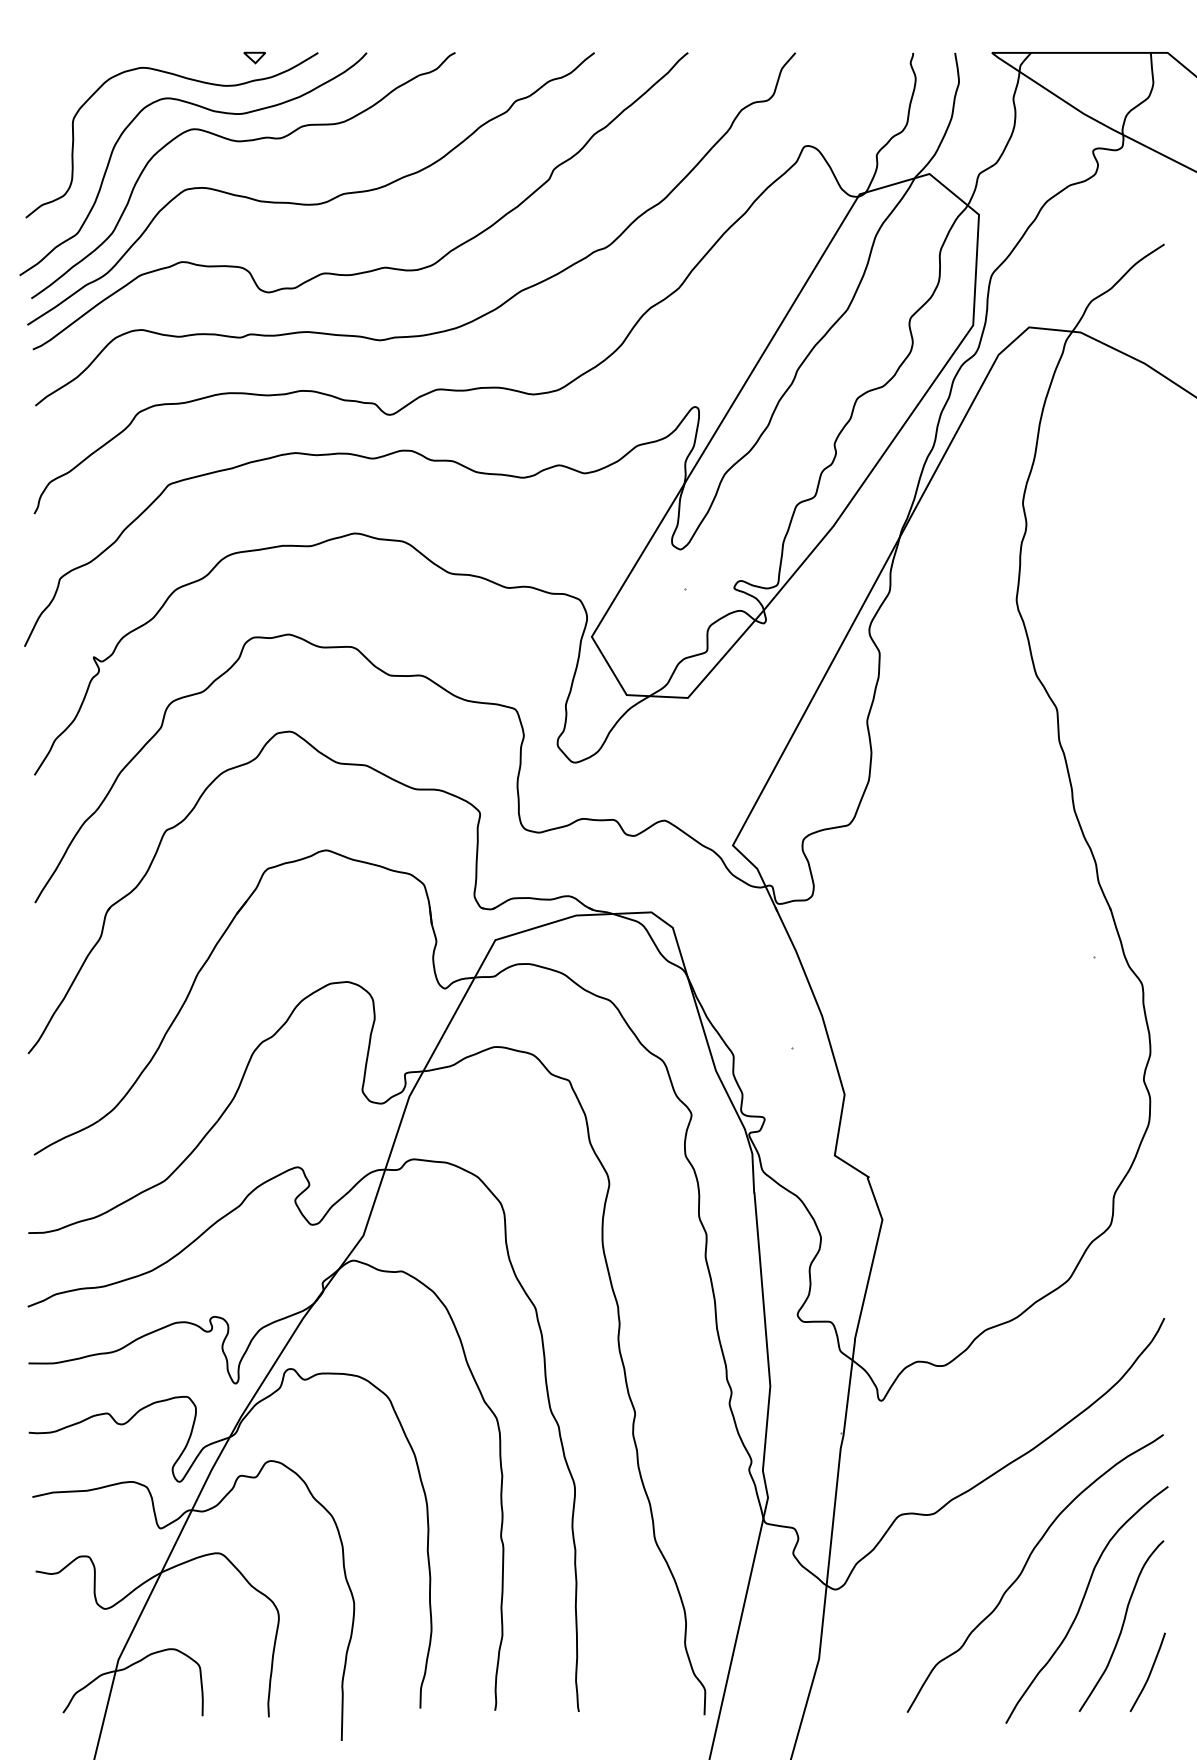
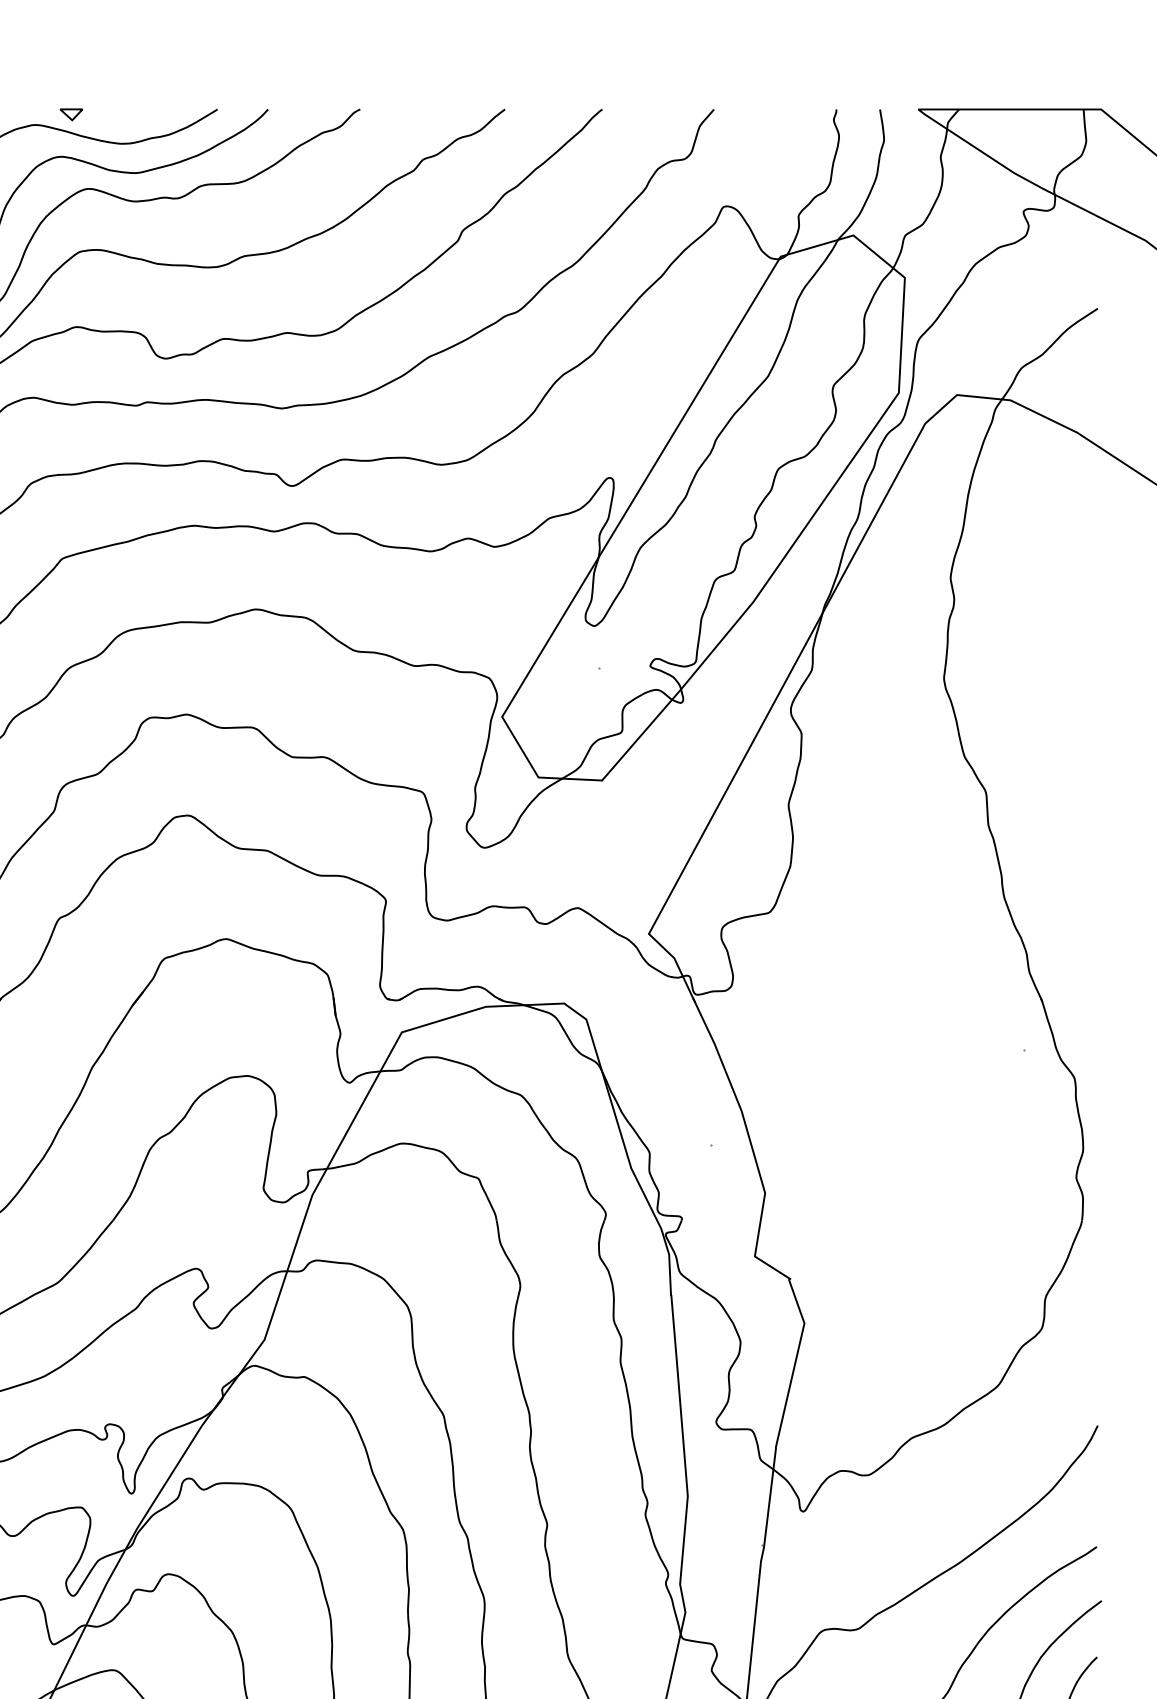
part: (254, 57) -> (71, 114), moved

